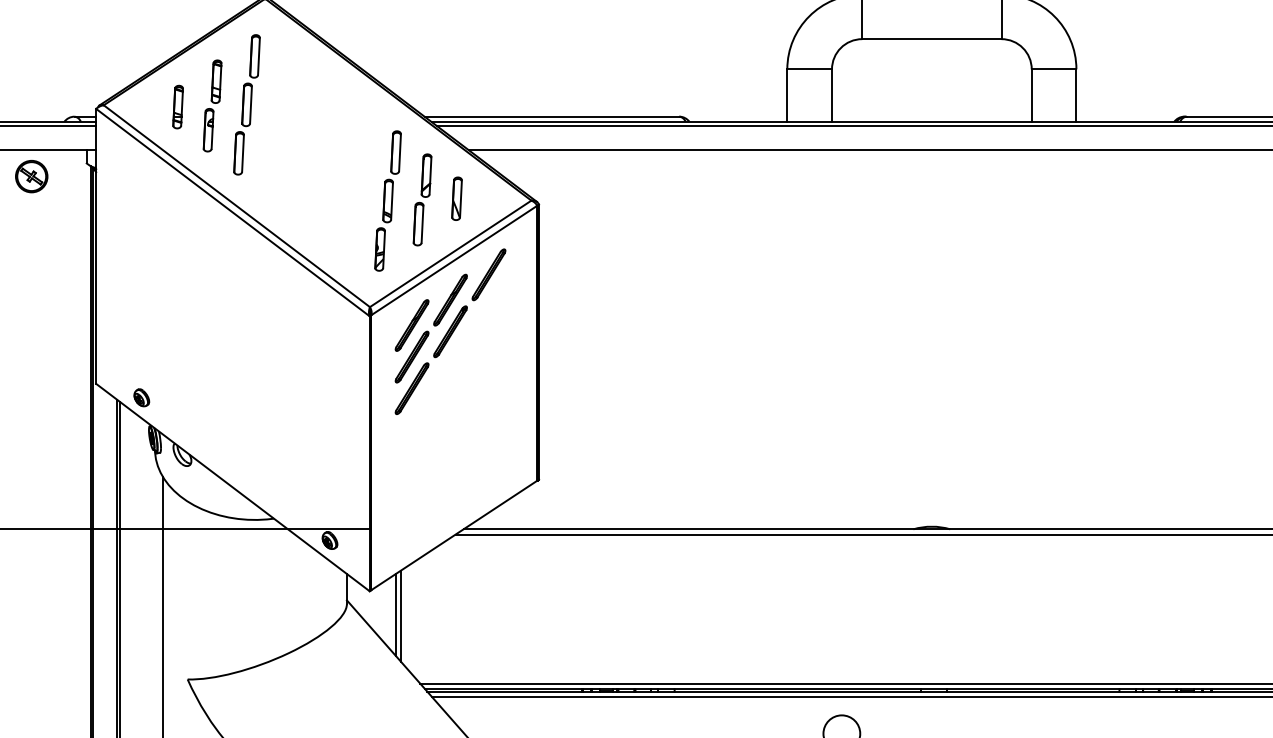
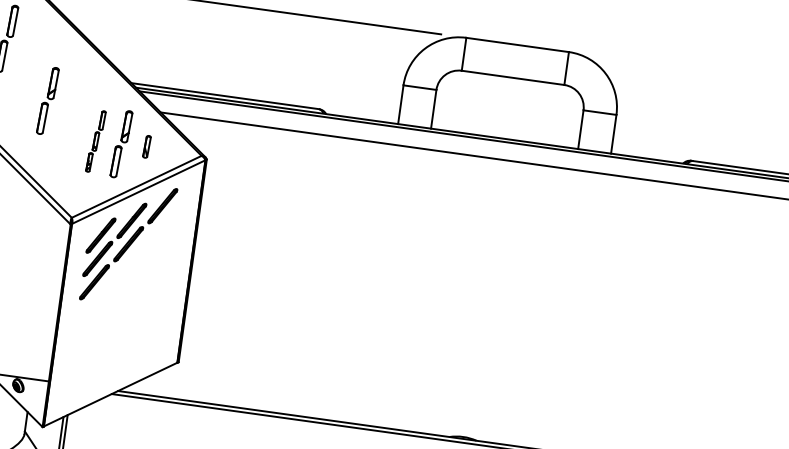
part: (316, 155) -> (47, 100), added
part: (456, 198) -> (146, 146), size x0.7
part: (387, 200) -> (95, 141), size x0.6

